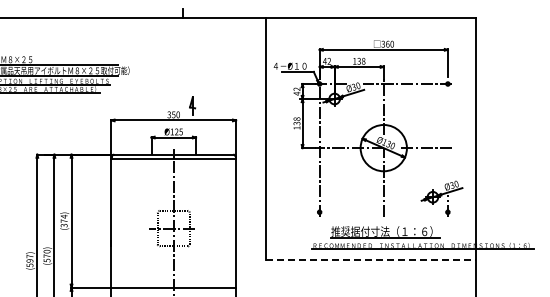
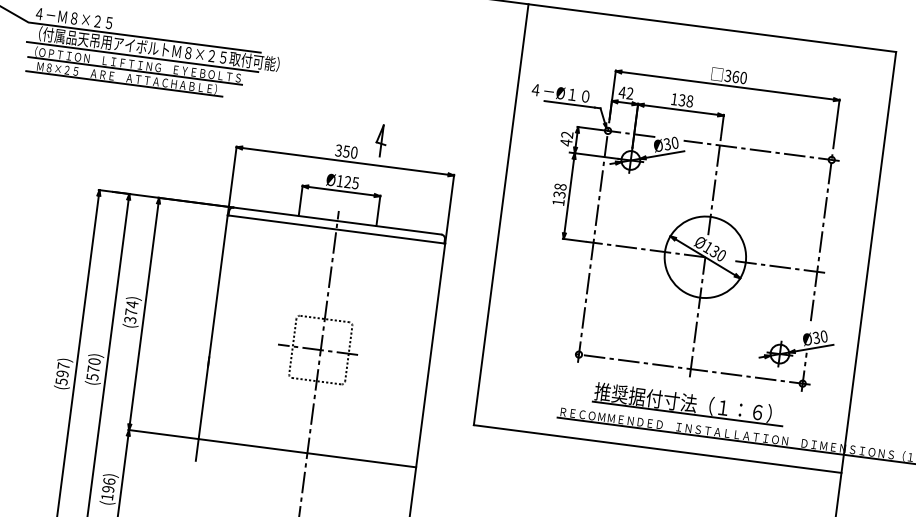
line: (447, 127) -> (821, 235), added
line: (383, 212) -> (690, 369), added
line: (371, 259) -> (658, 448), dashed -> solid

